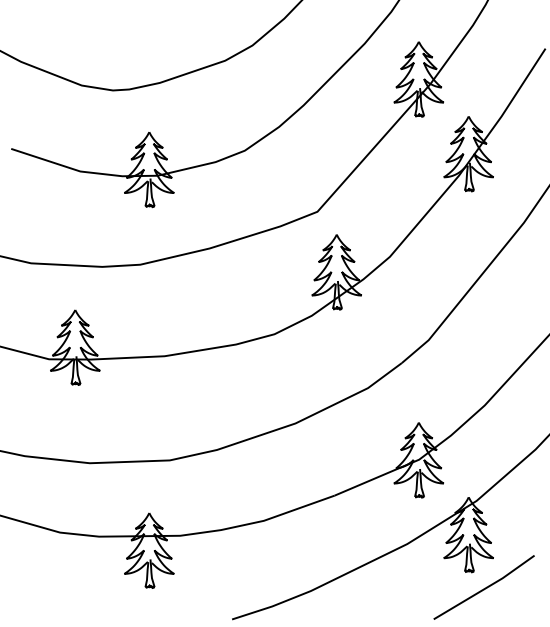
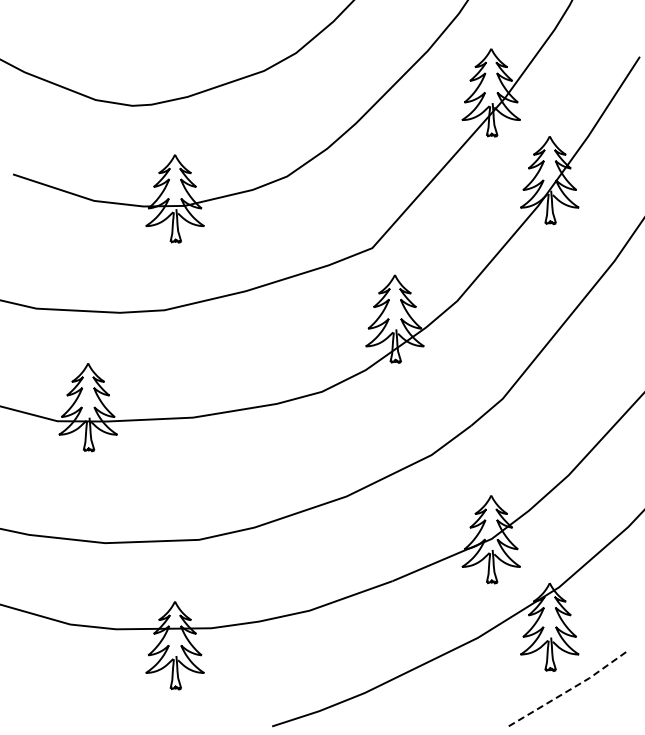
line: (485, 588) -> (569, 690), solid -> dashed

